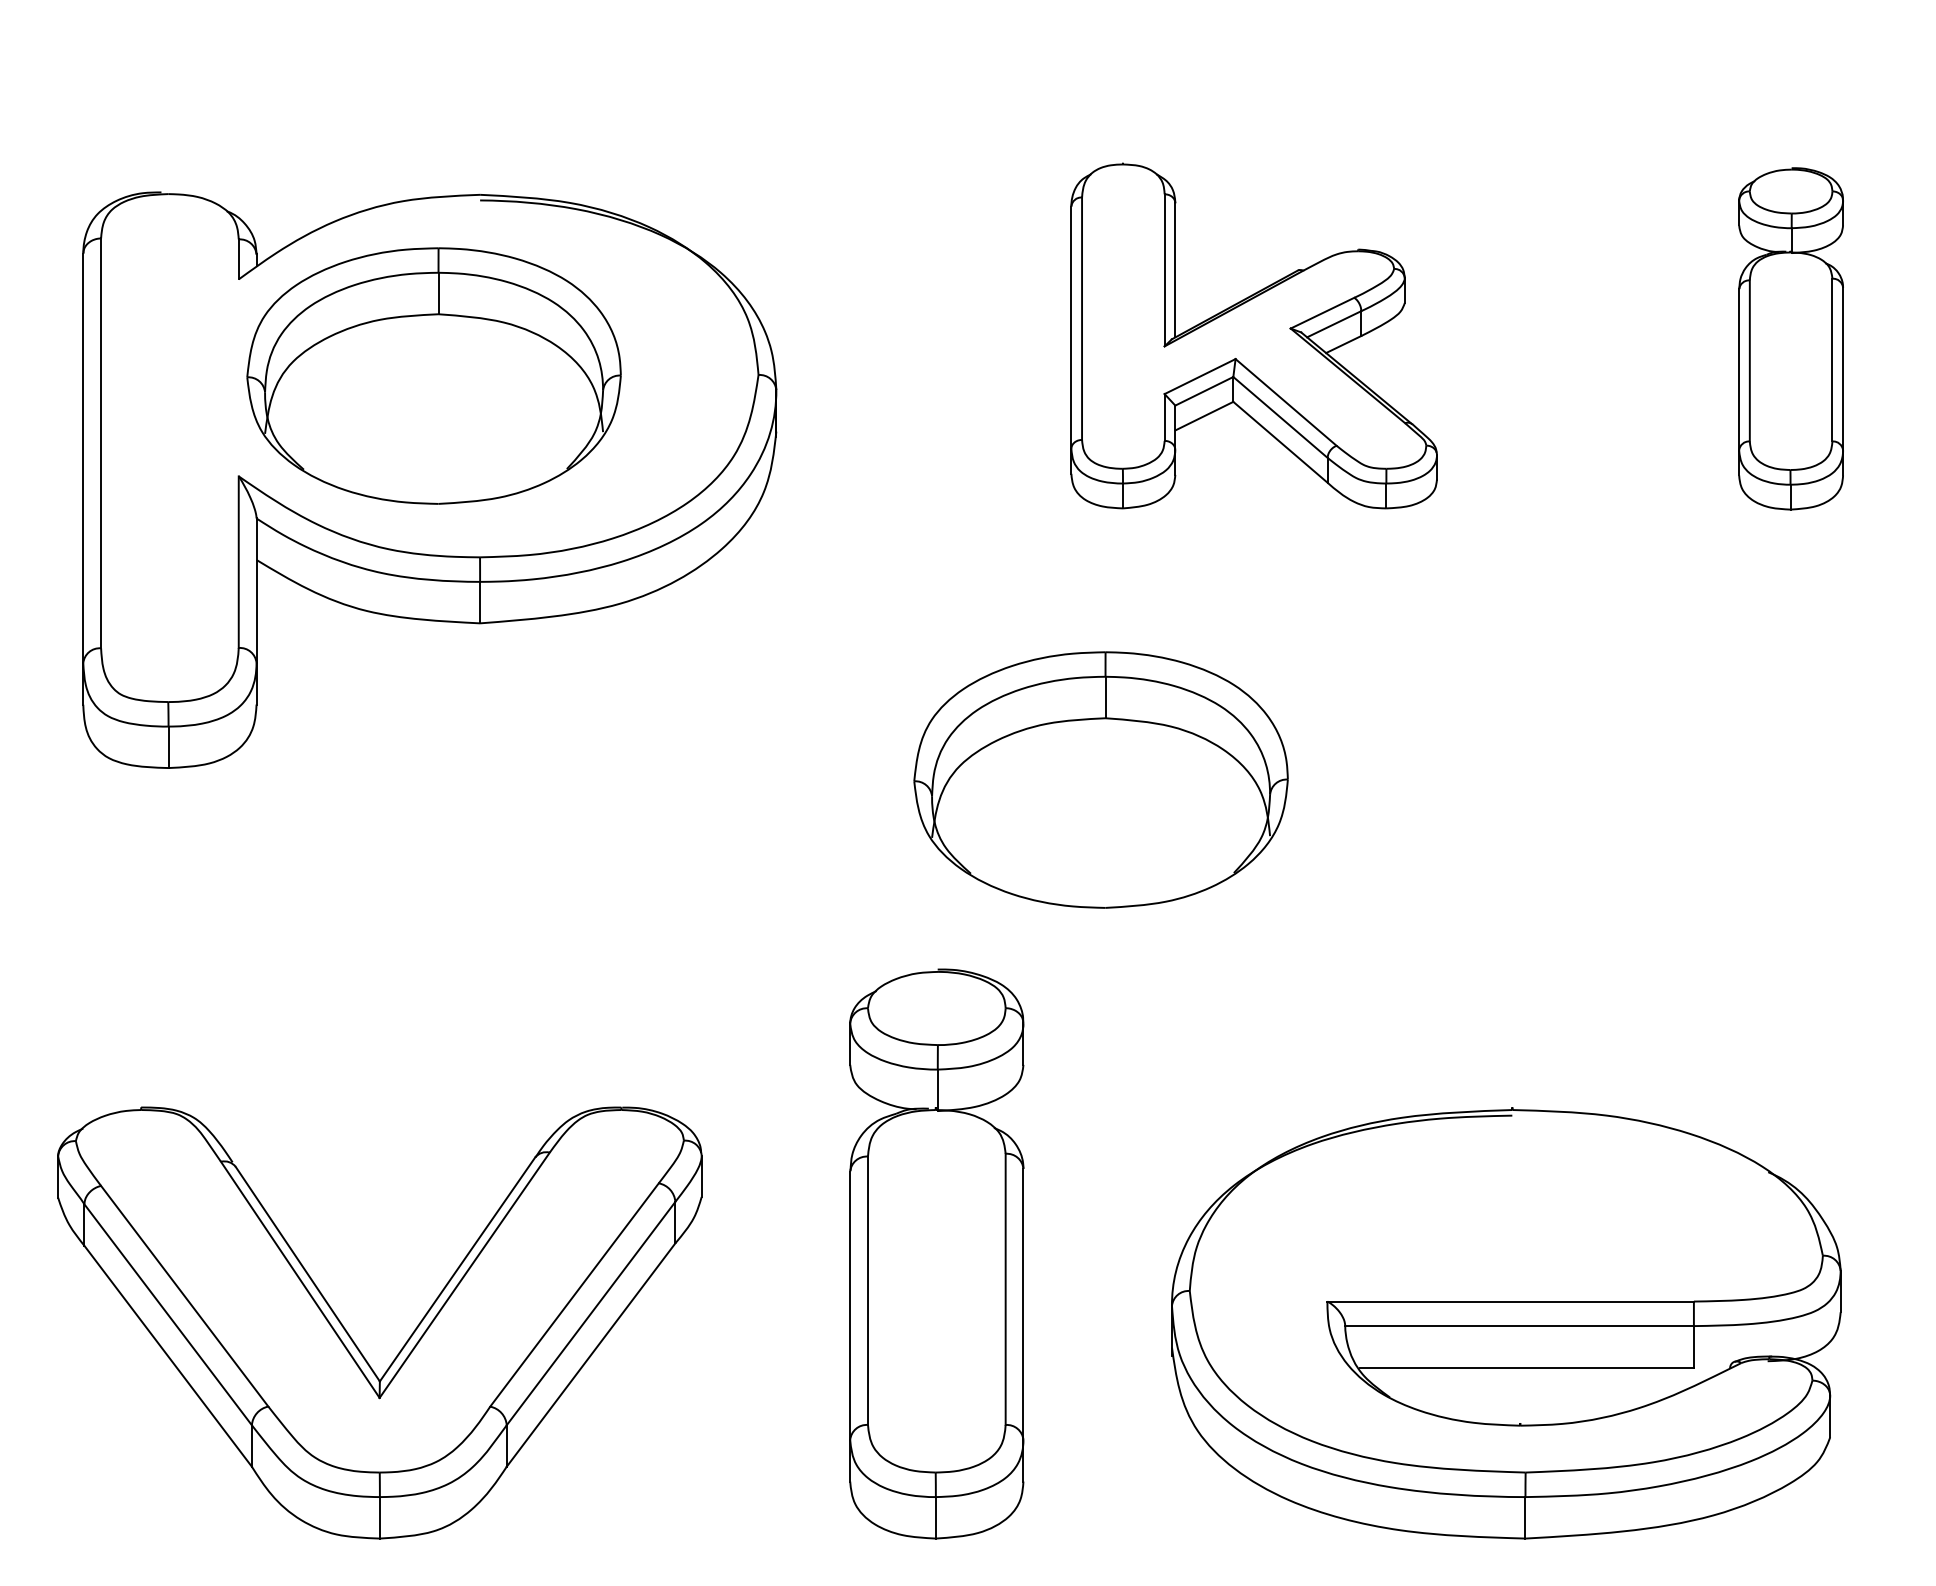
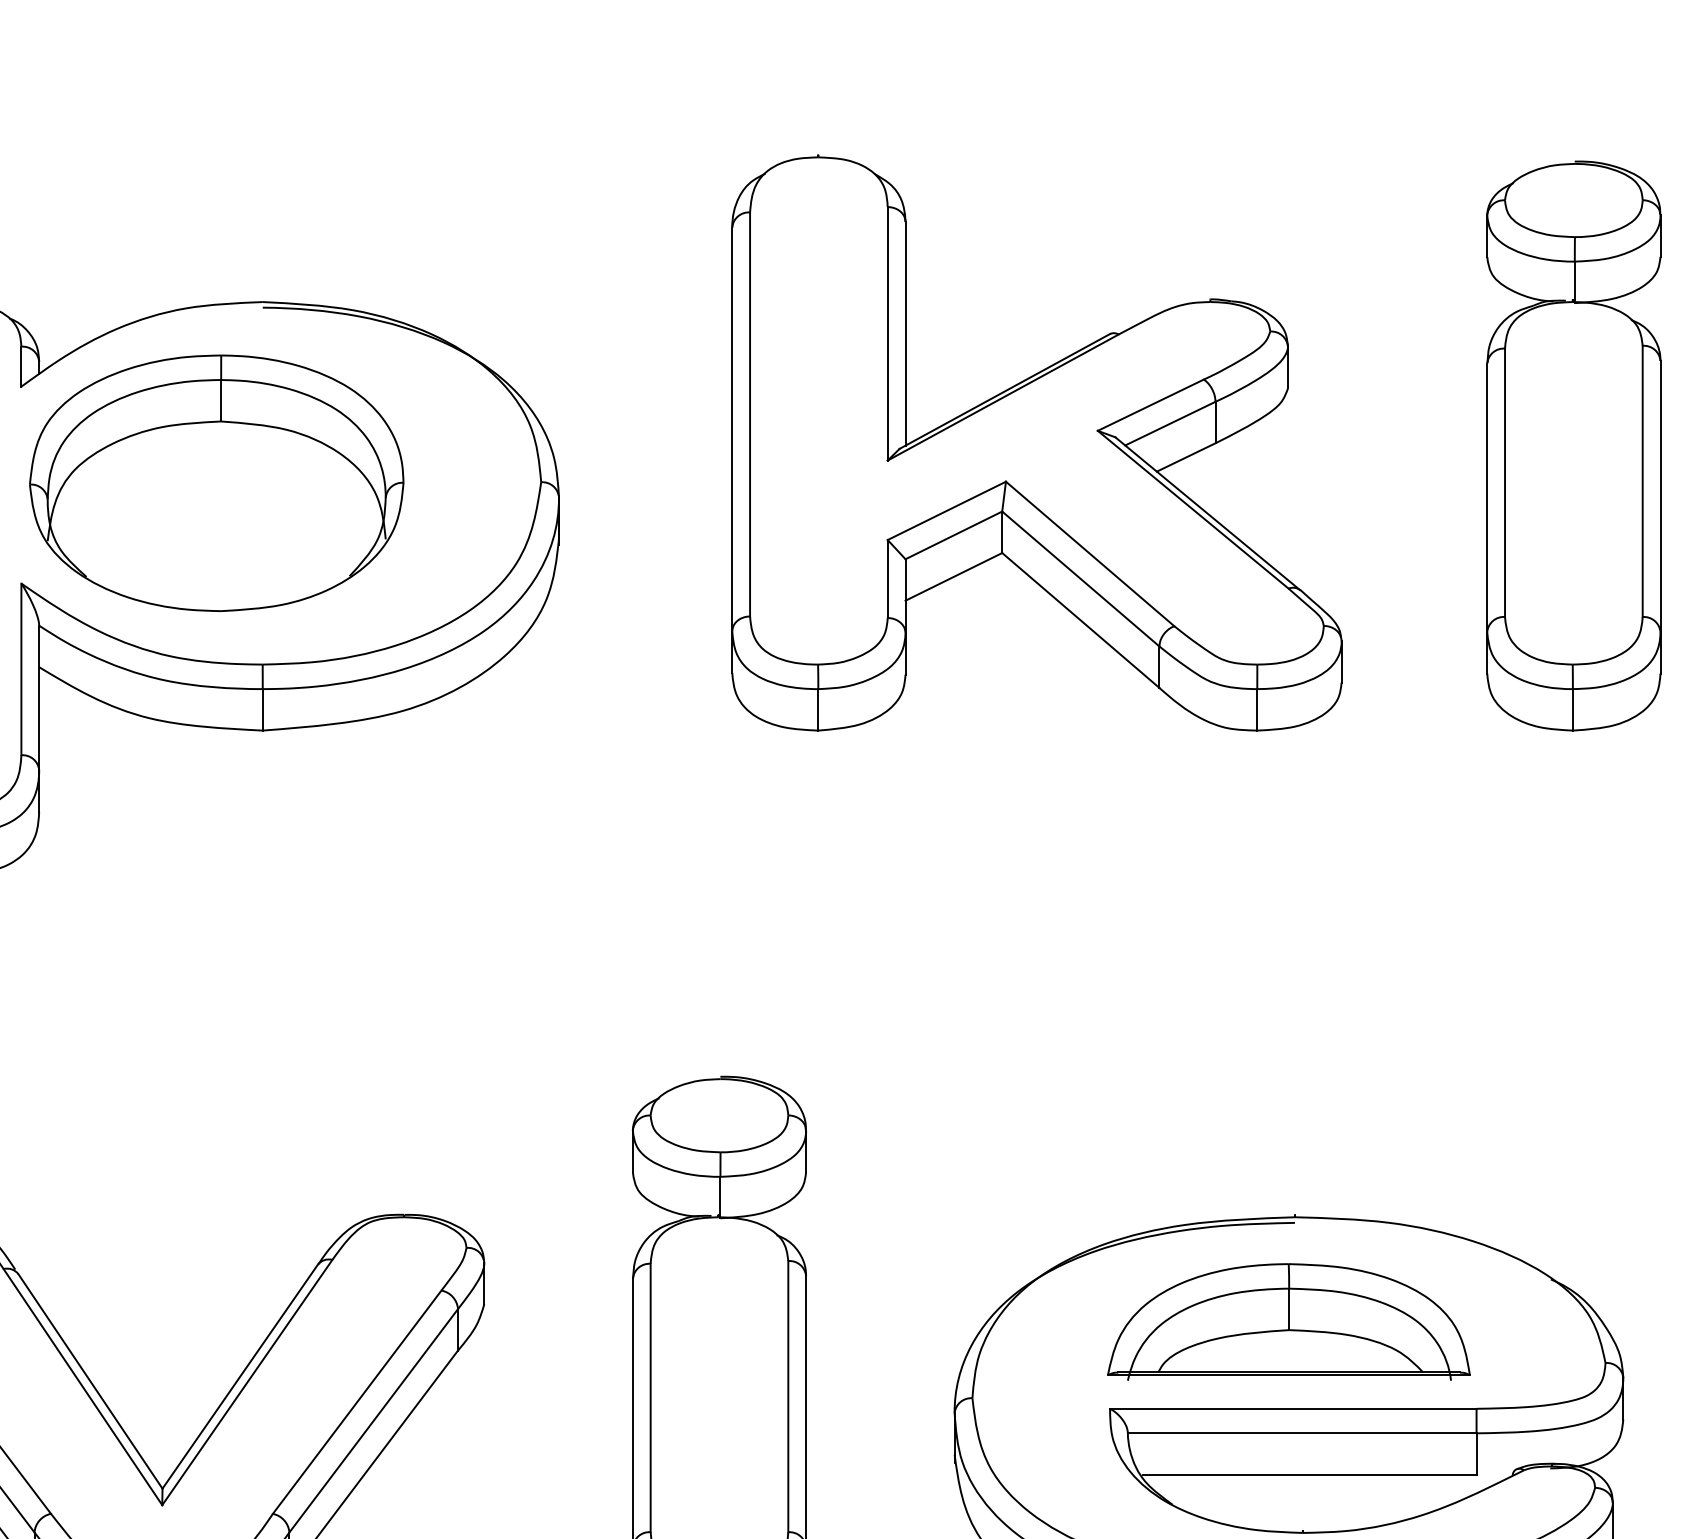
part: (1253, 335) -> (1036, 442), size x1.67
part: (1790, 338) -> (1573, 445), size x1.67
part: (1100, 779) -> (883, 886), removed
part: (1505, 1214) -> (1288, 1321), added

